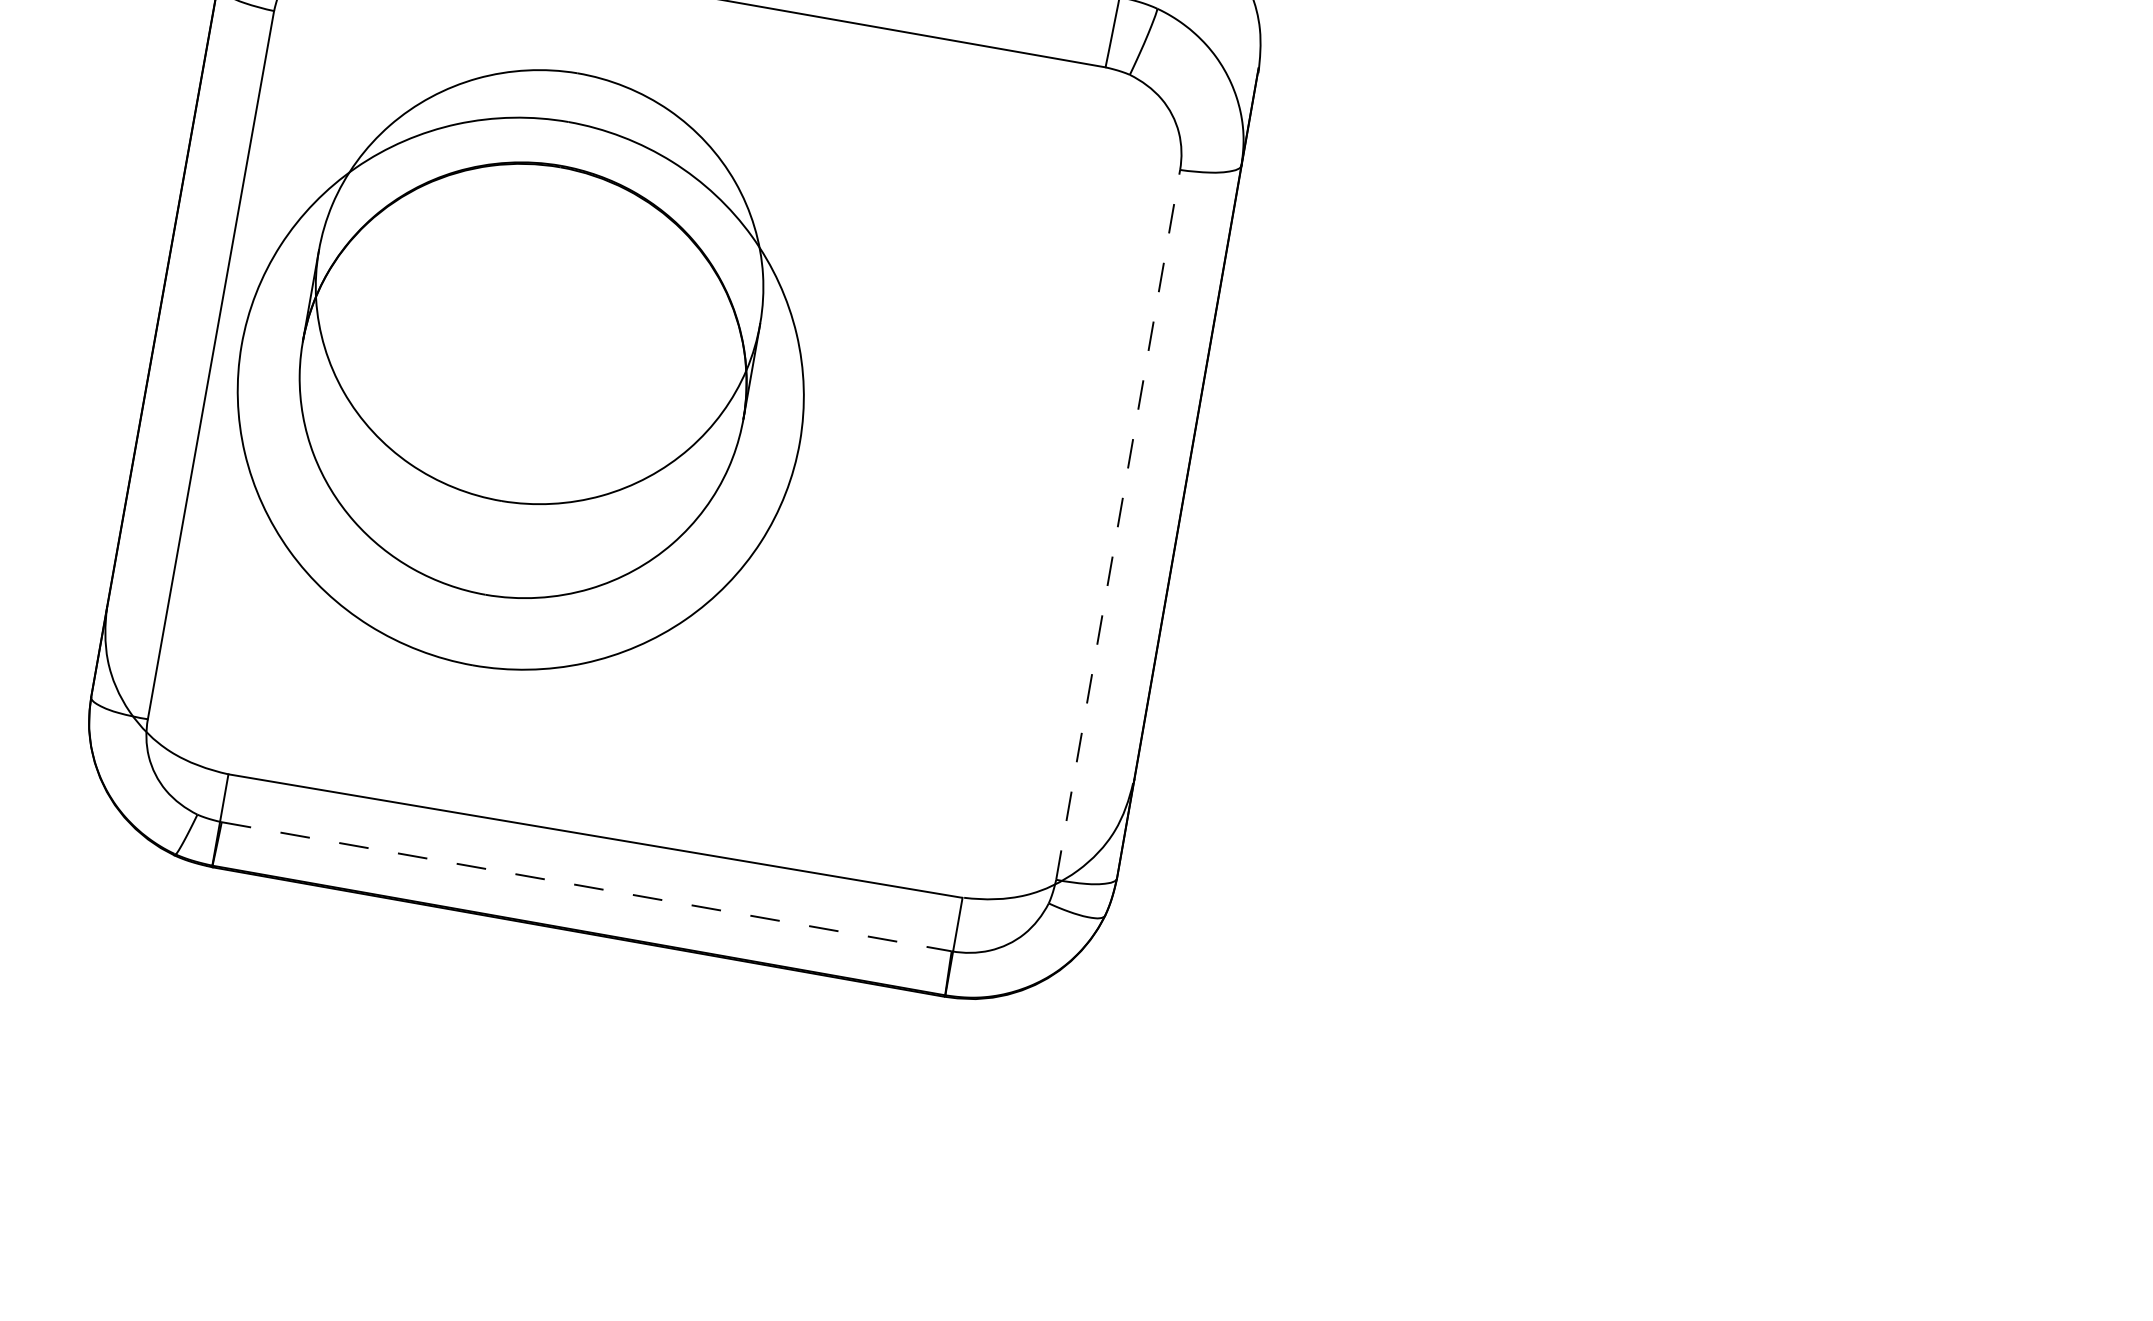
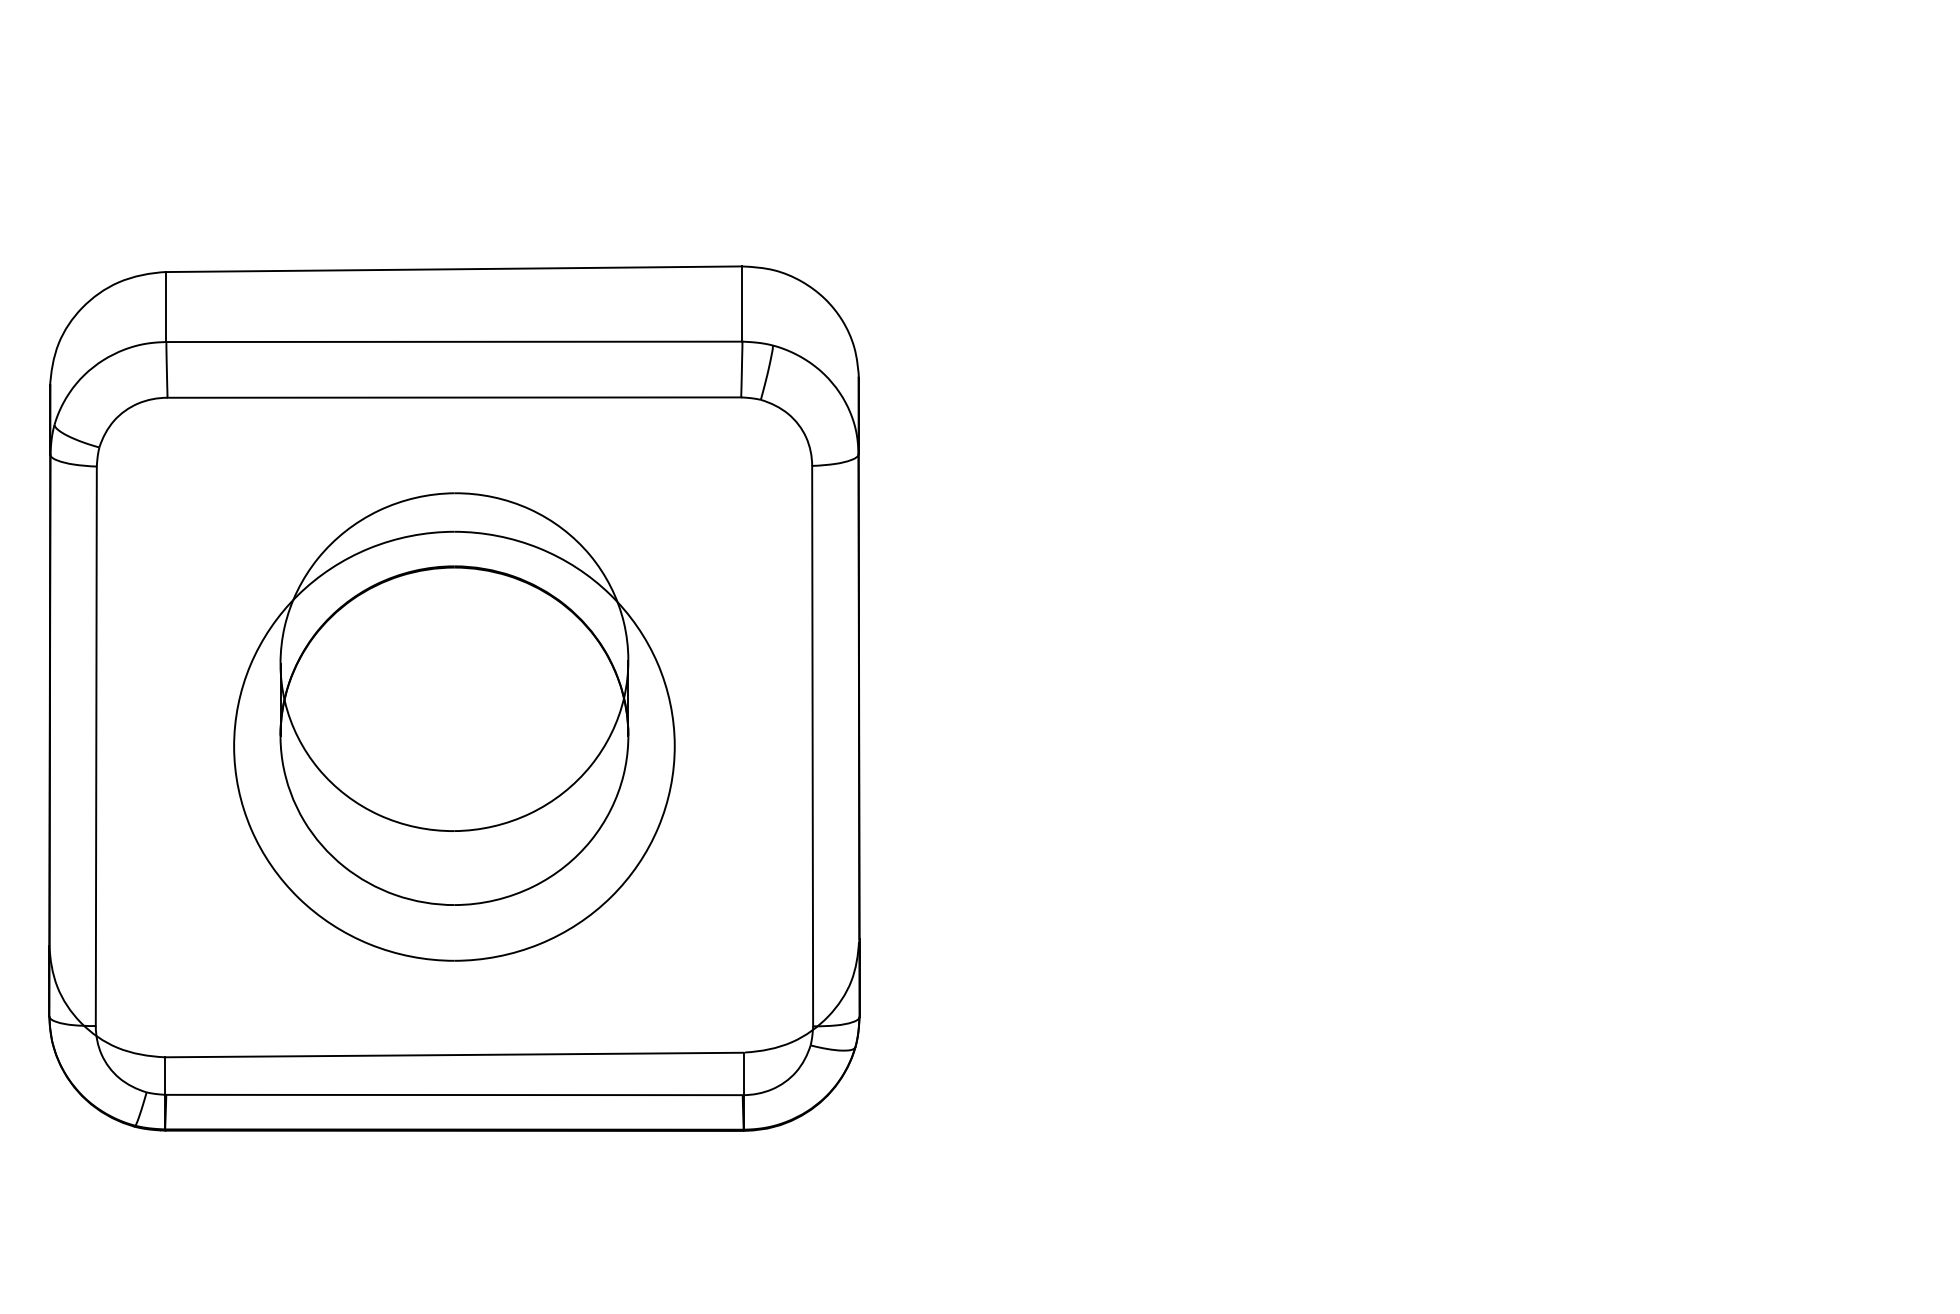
part: (525, 368) -> (454, 726), moved
line: (1118, 524) -> (812, 745), dashed -> solid
line: (587, 887) -> (455, 1095), dashed -> solid

